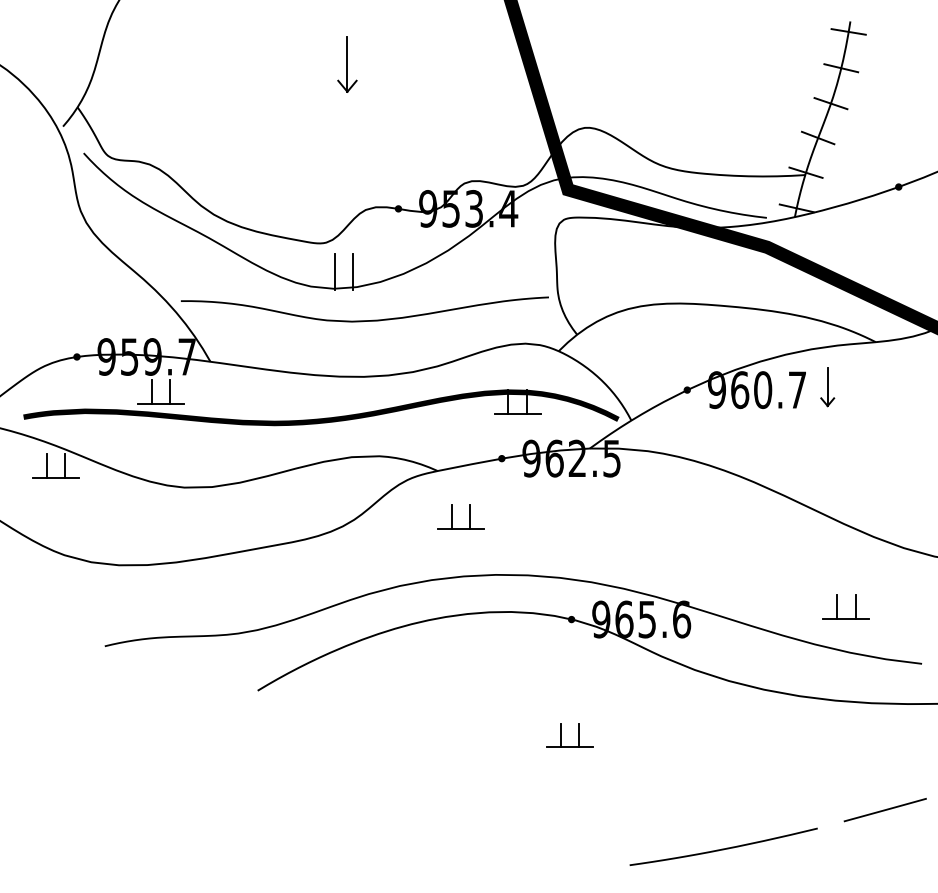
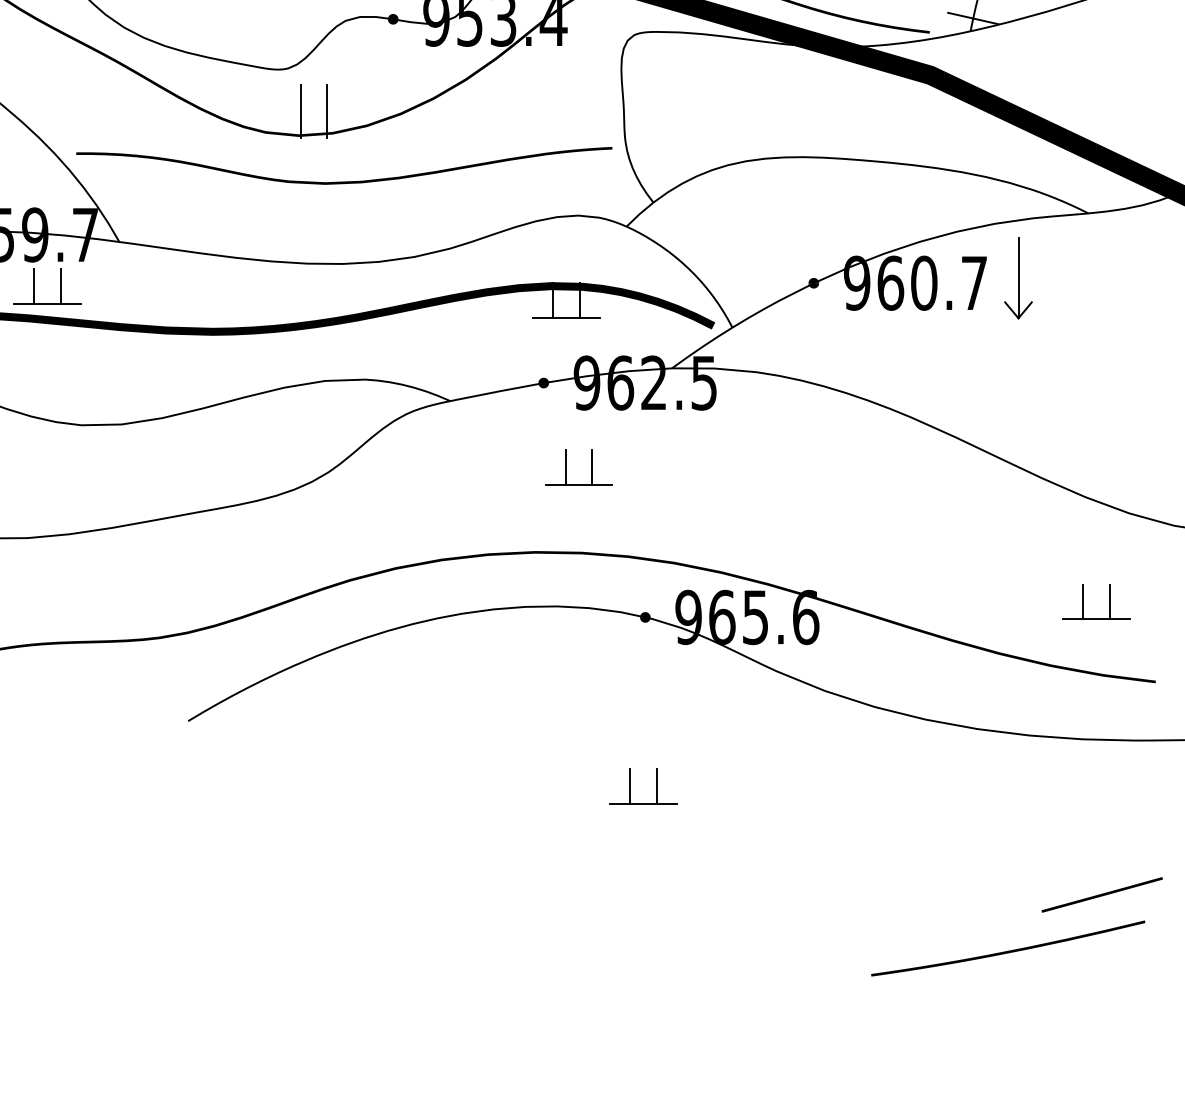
part: (827, 386) -> (1018, 277), size x1.43
part: (452, 516) -> (566, 467), moved
part: (837, 606) -> (1083, 601), moved
curve: (723, 848) -> (1007, 950), moved

